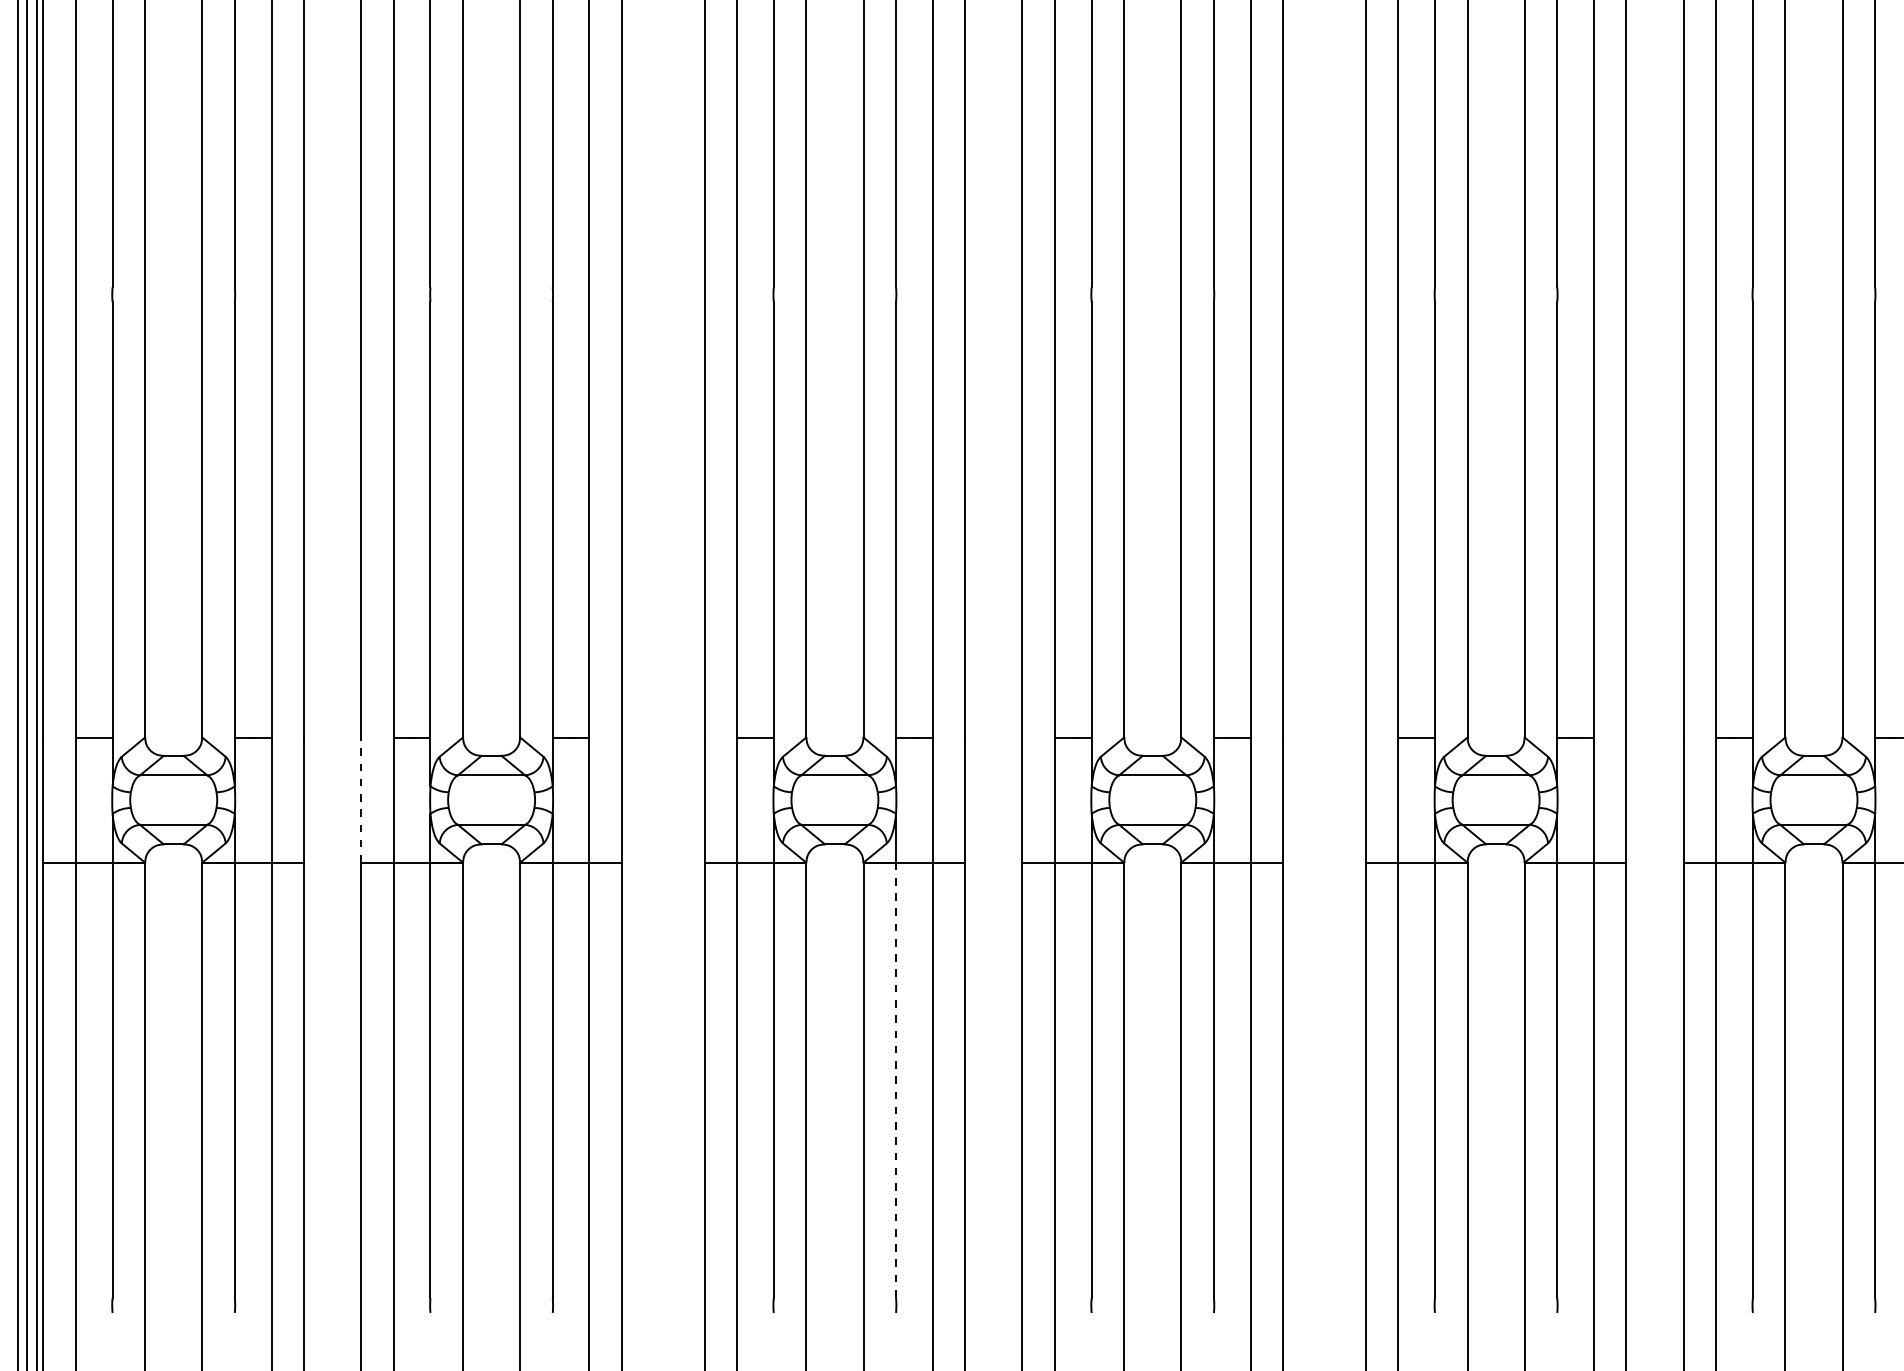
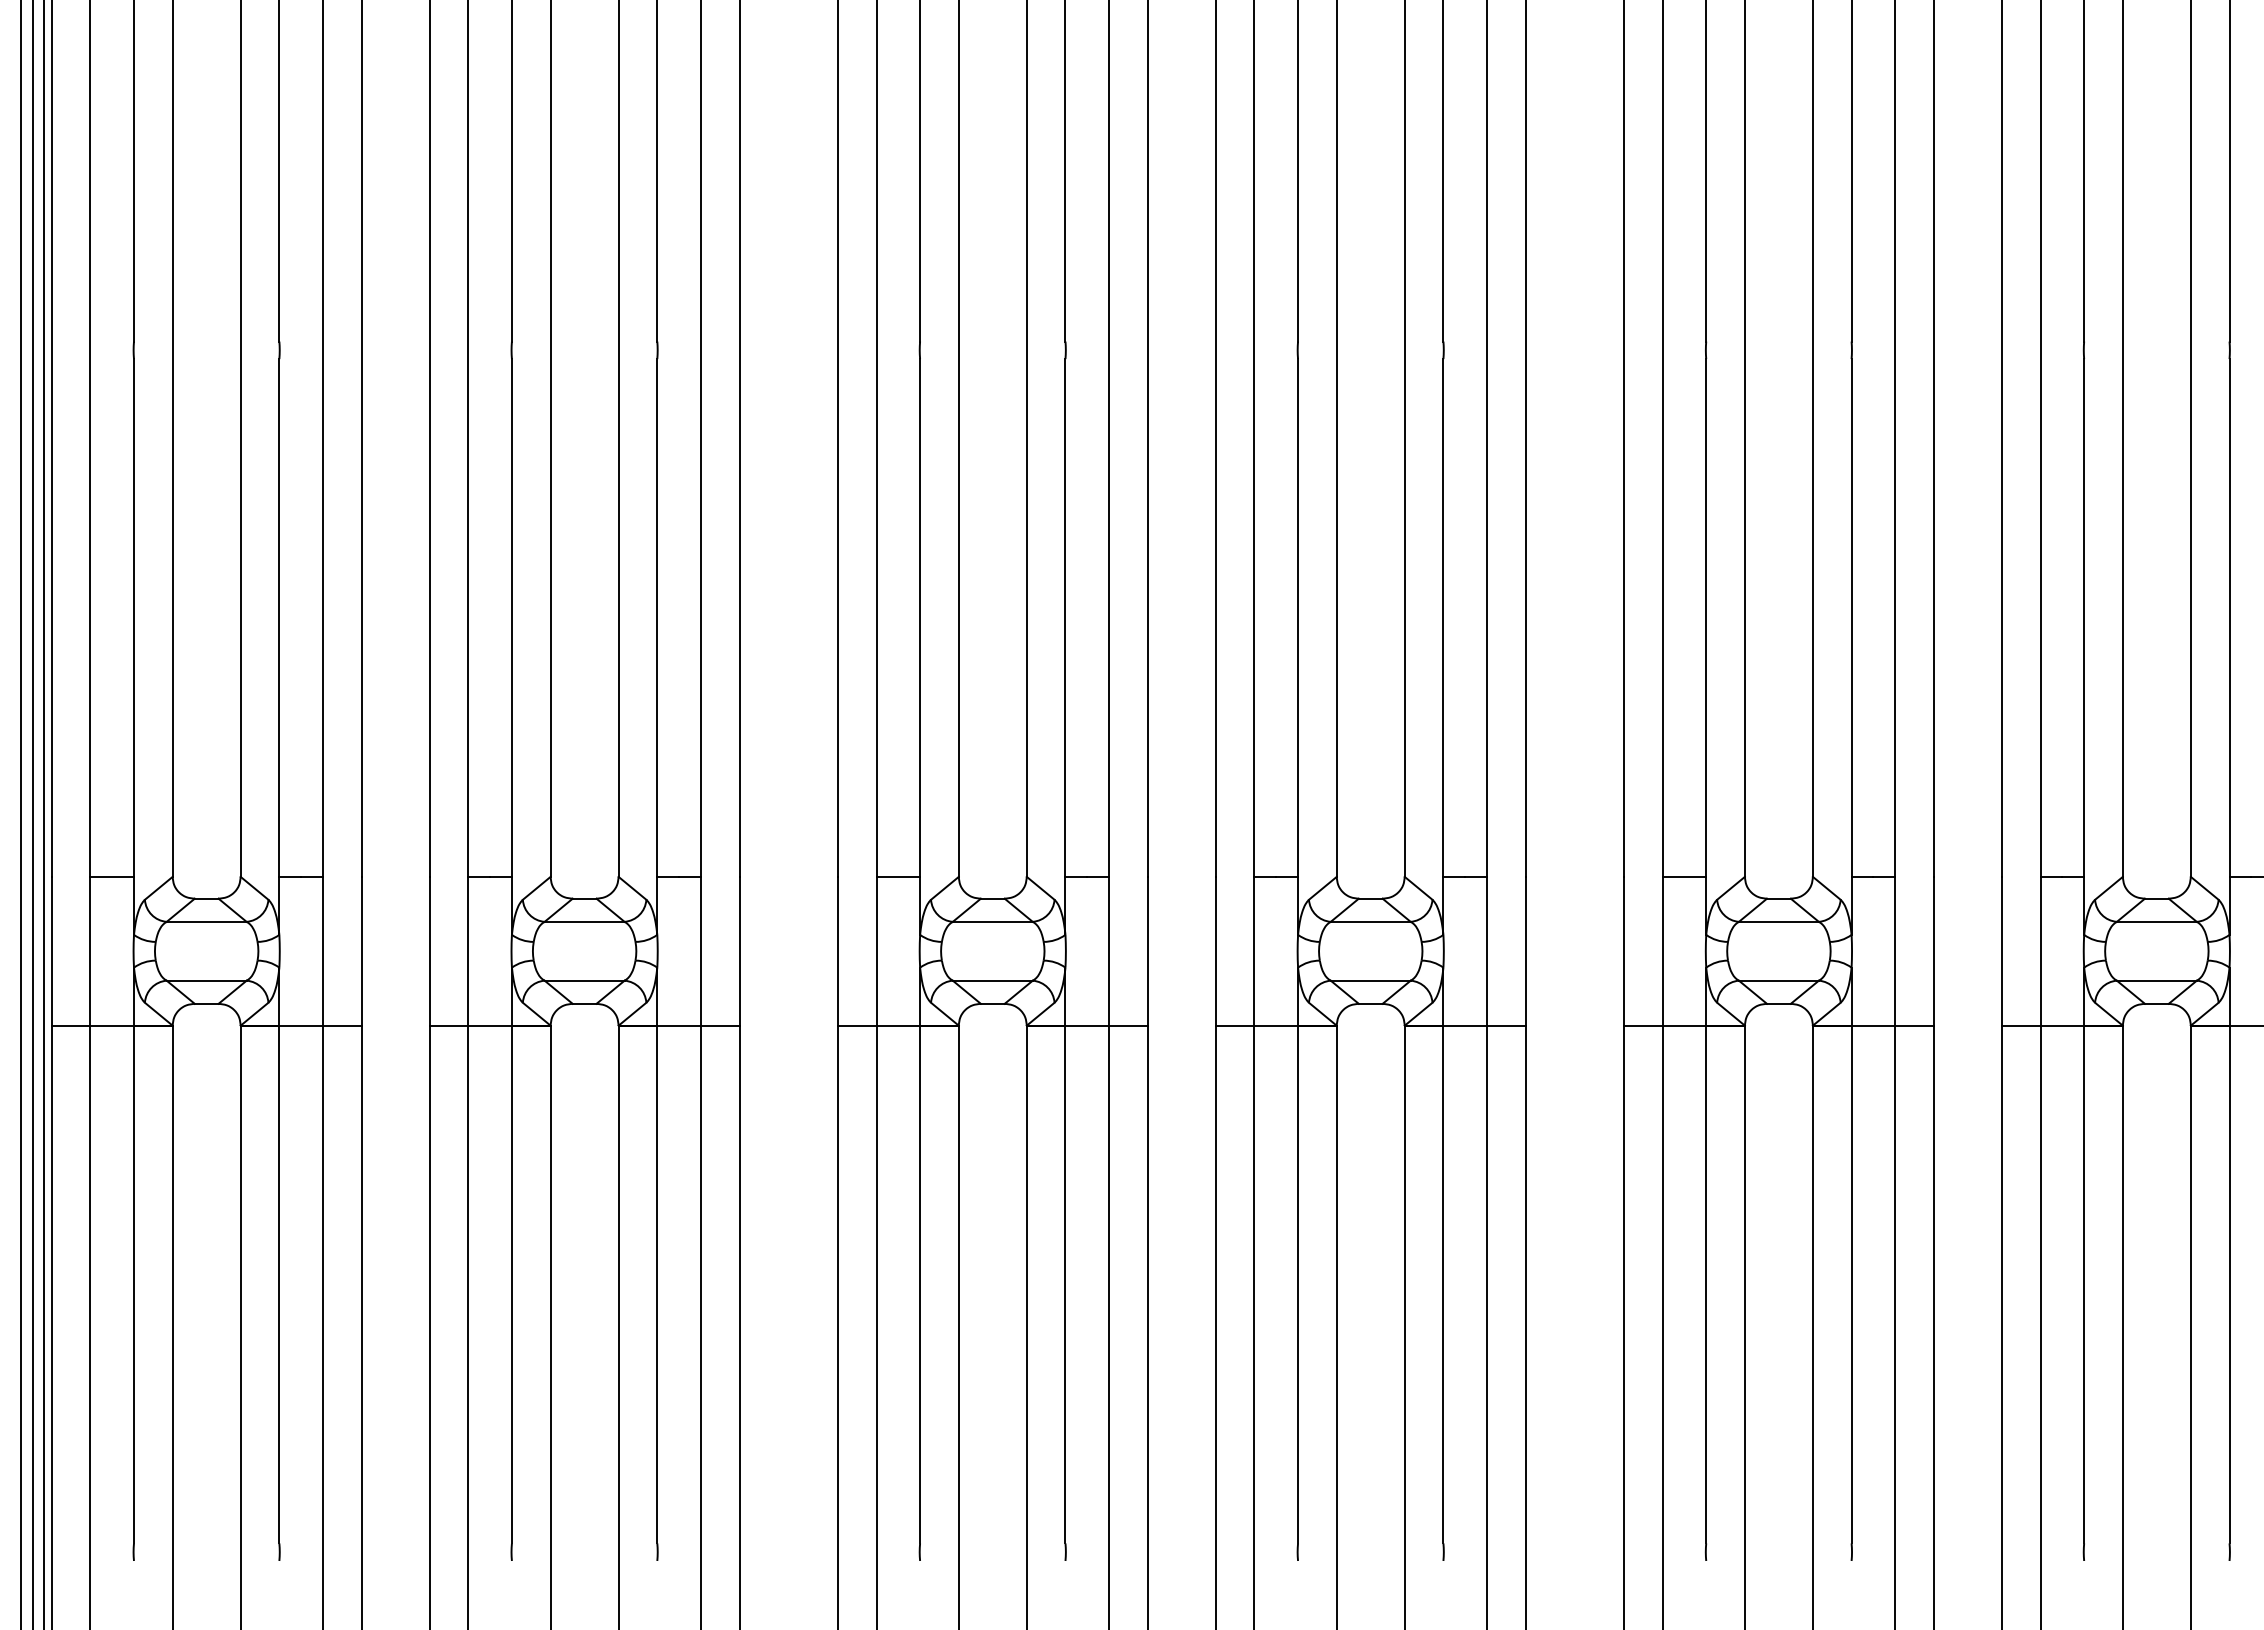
line: (361, 799) -> (429, 950), dashed -> solid
line: (896, 1080) -> (1065, 1284), dashed -> solid

